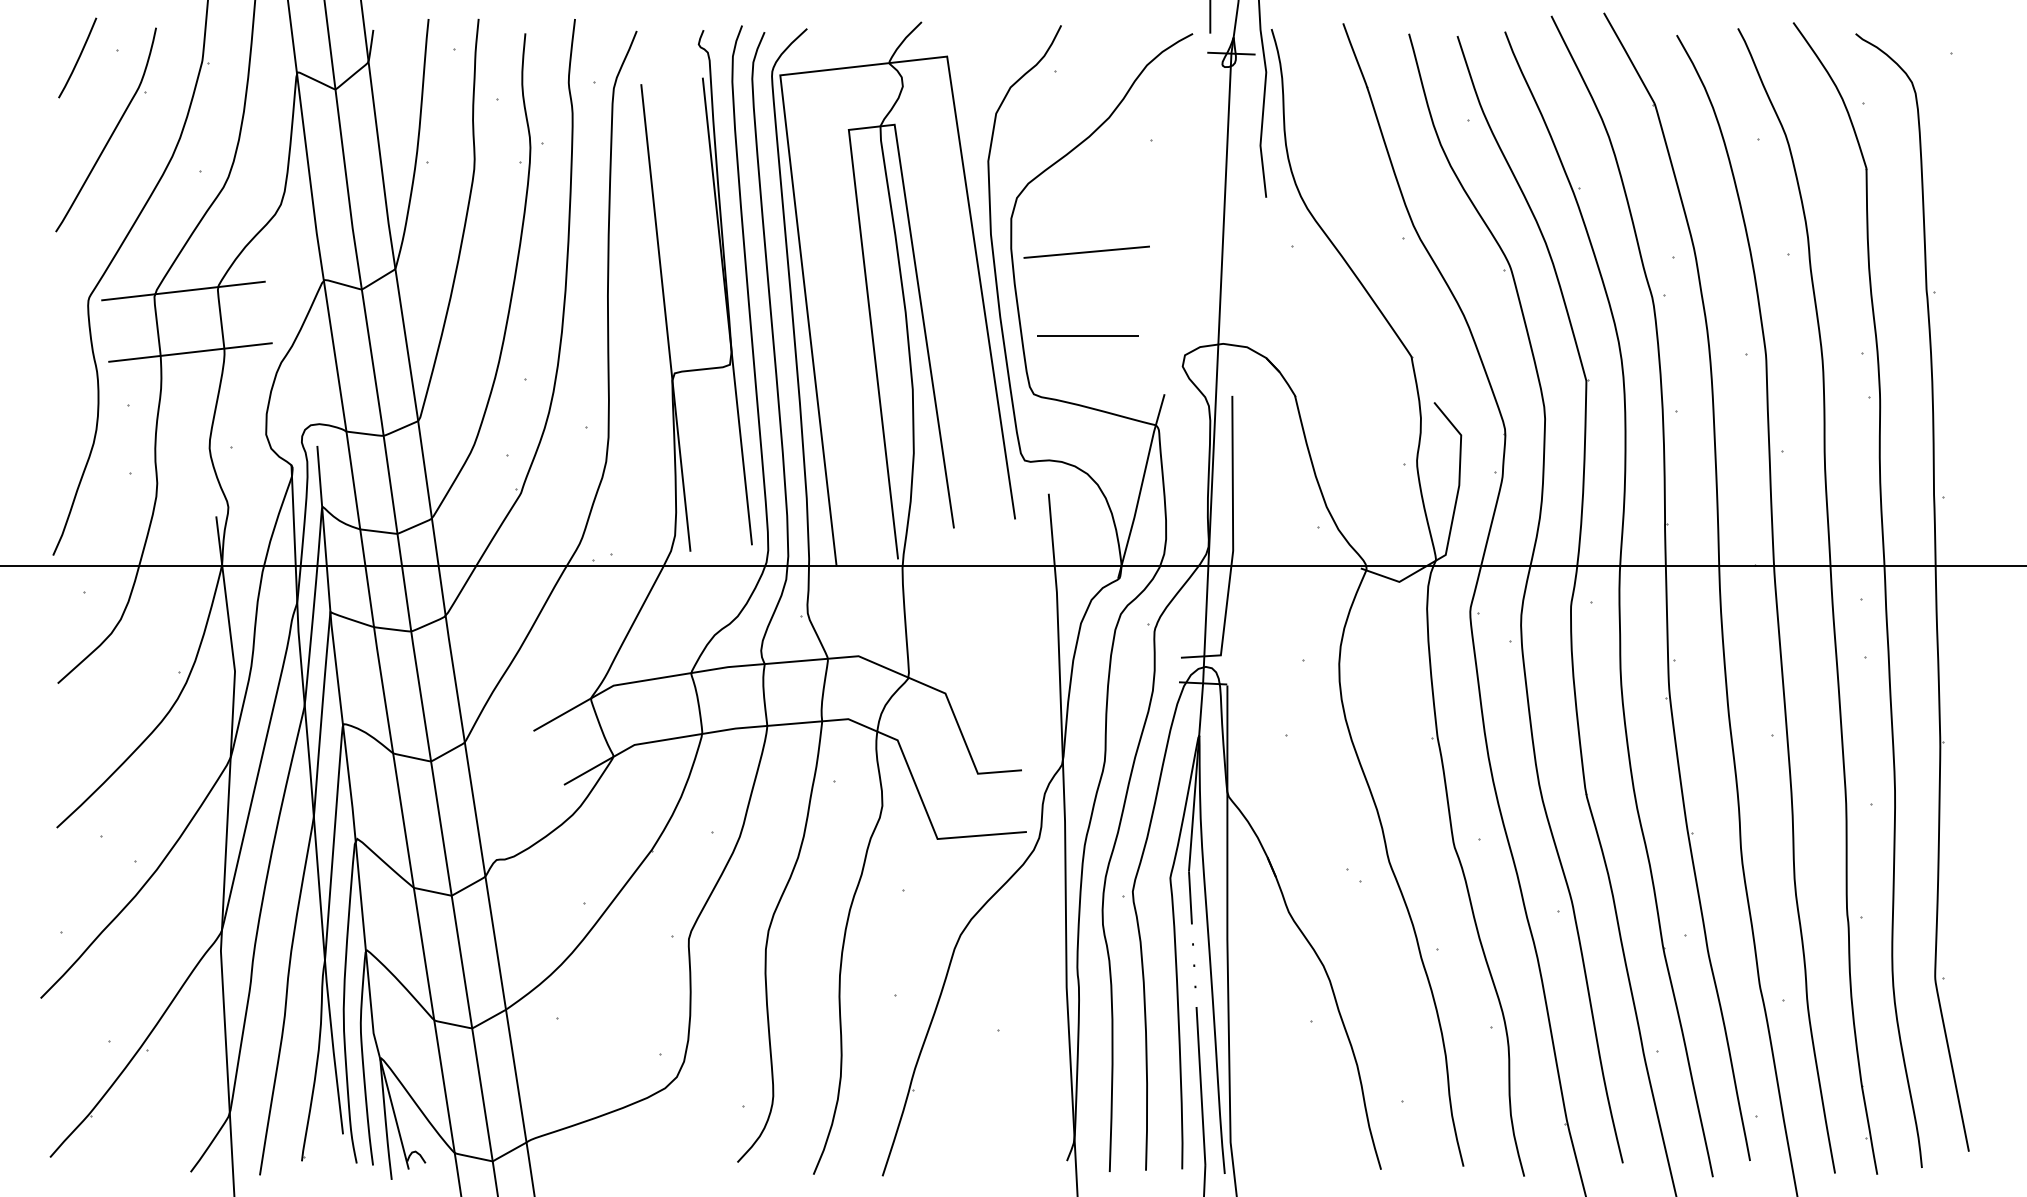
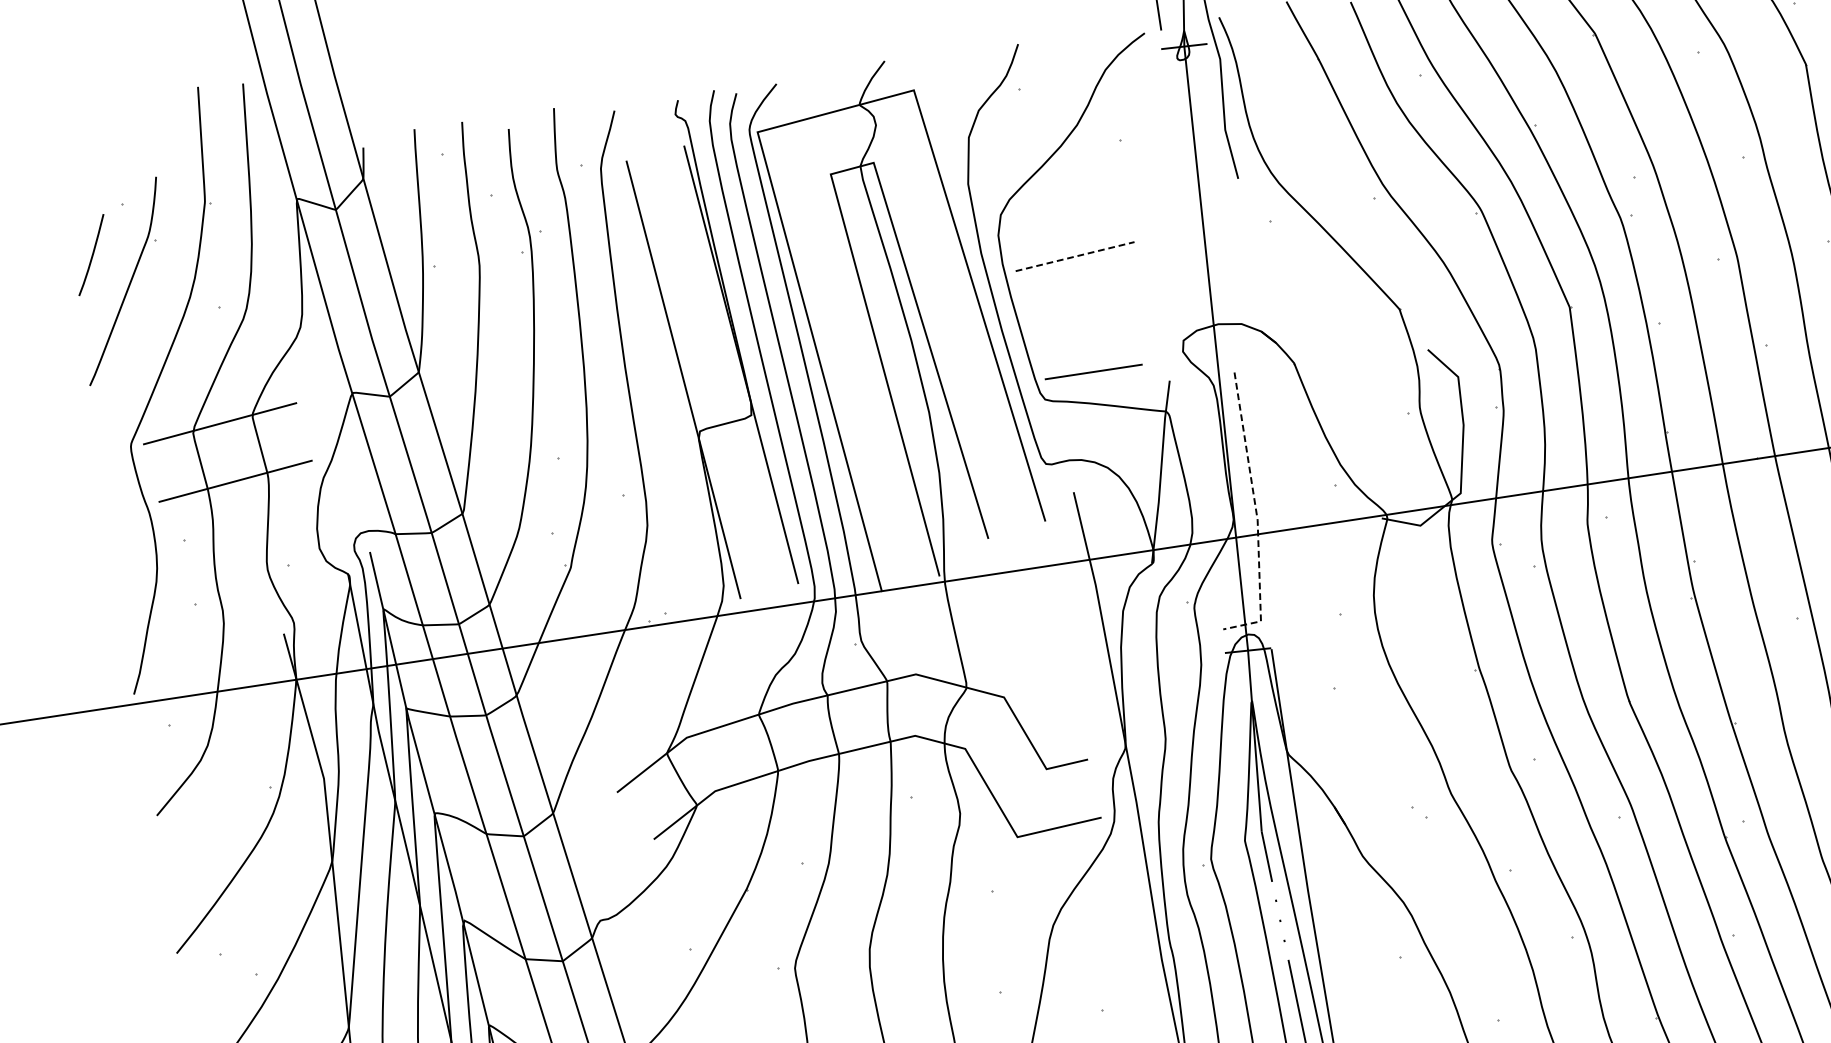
curve: (78, 57) -> (92, 254), moved
line: (1087, 252) -> (1075, 256), solid -> dashed
line: (1087, 335) -> (1093, 372), moved
line: (1233, 547) -> (1257, 516), solid -> dashed

